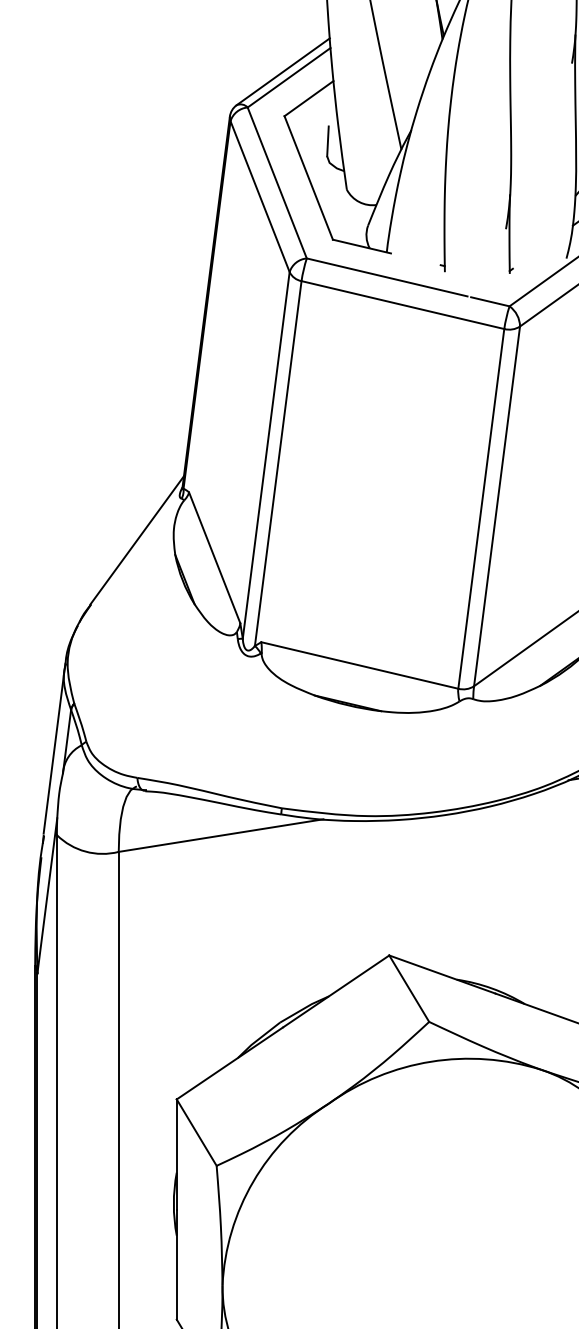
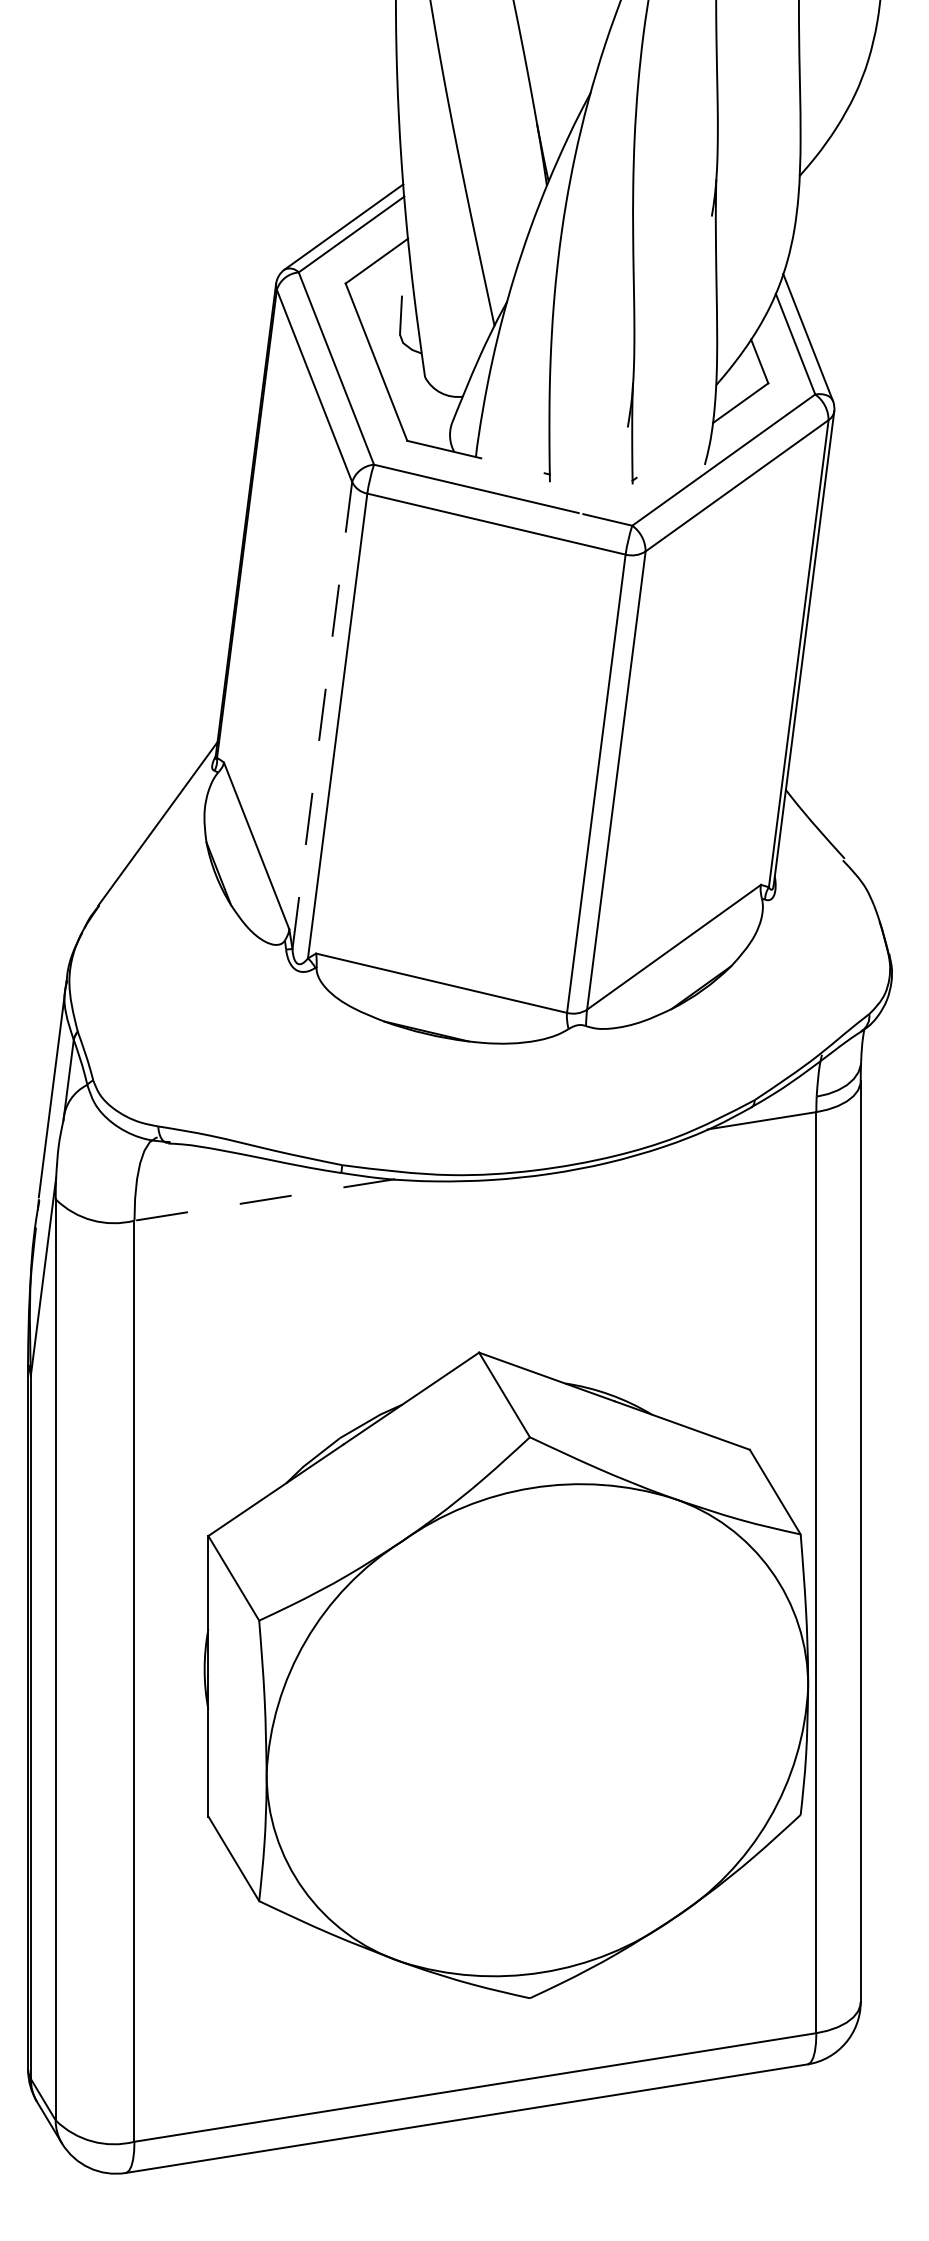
line: (266, 455) -> (322, 715), solid -> dashed
line: (220, 836) -> (264, 1200), solid -> dashed

